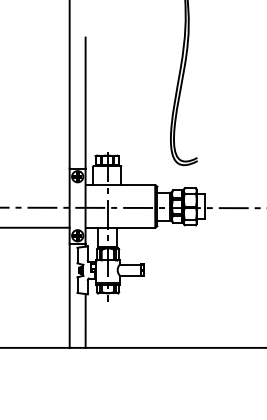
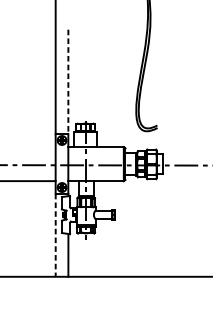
line: (85, 103) -> (68, 82), solid -> dashed
line: (69, 296) -> (55, 235), solid -> dashed

